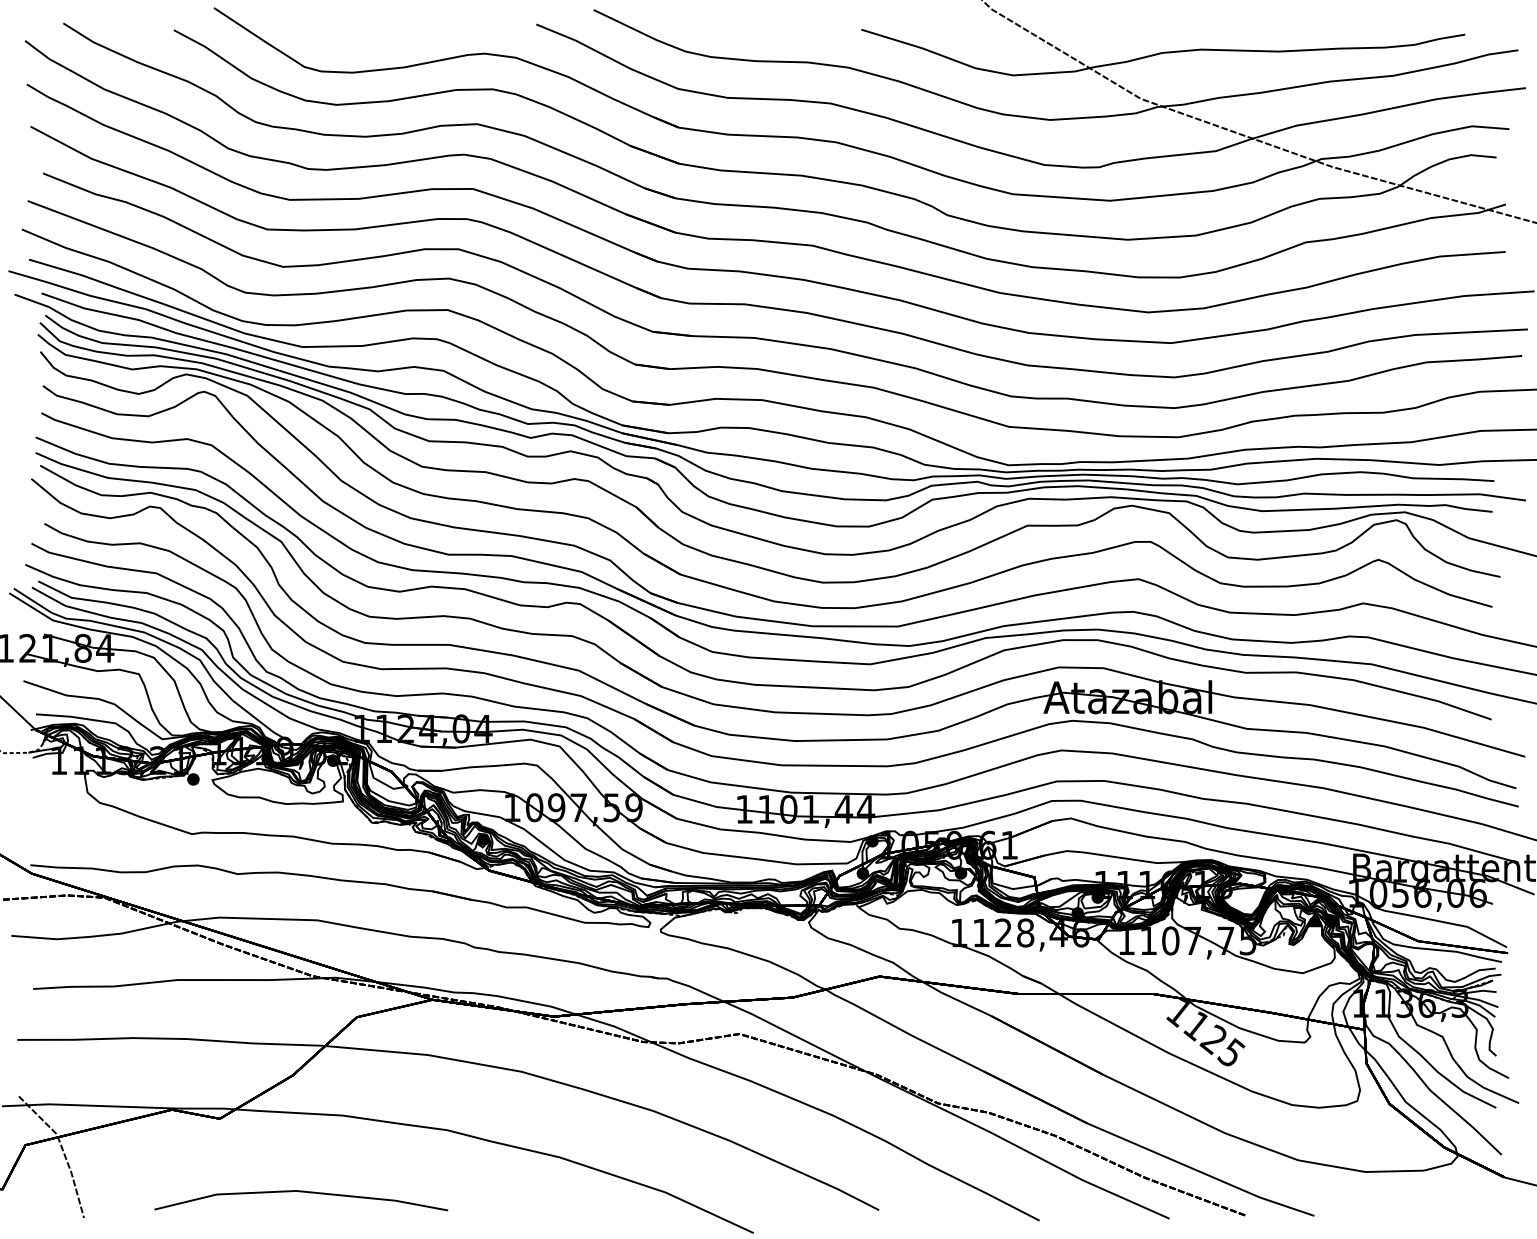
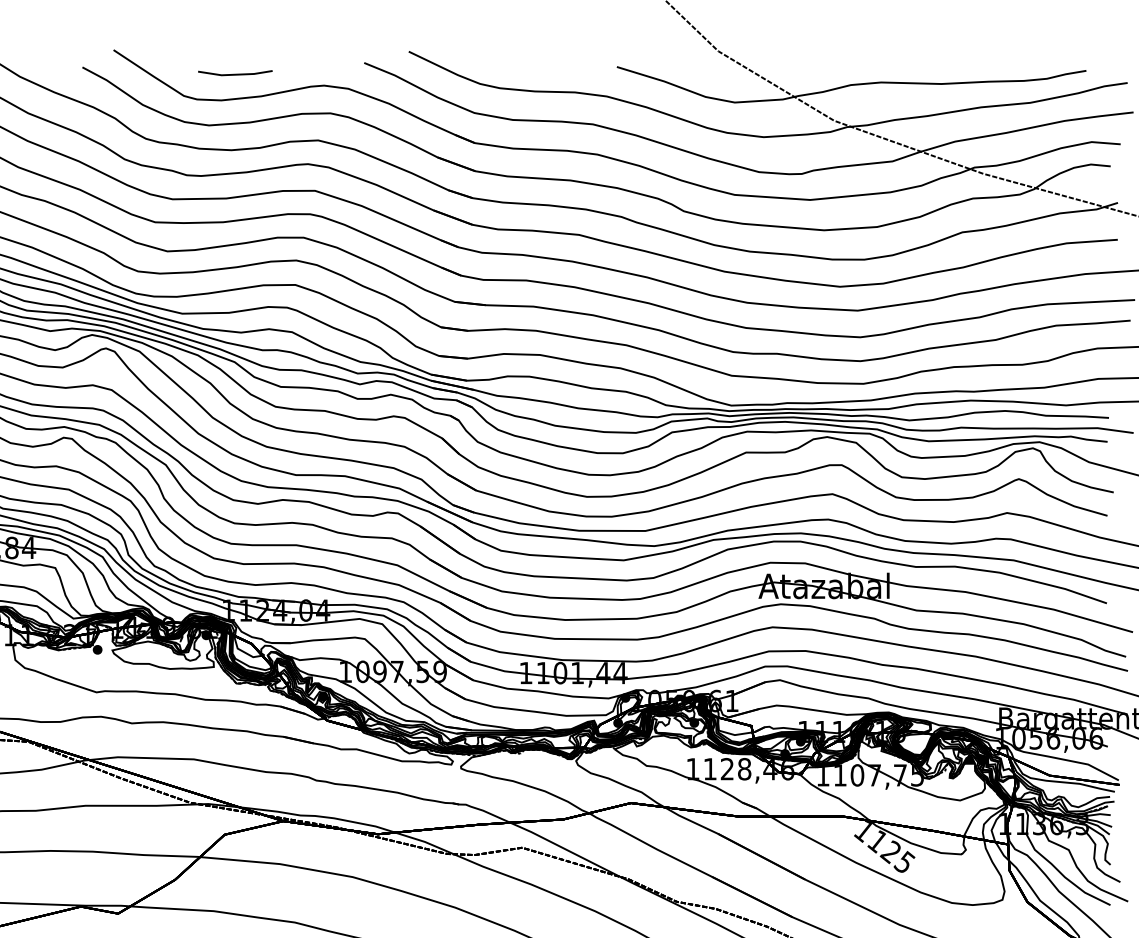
line: (370, 38) -> (235, 73), added

